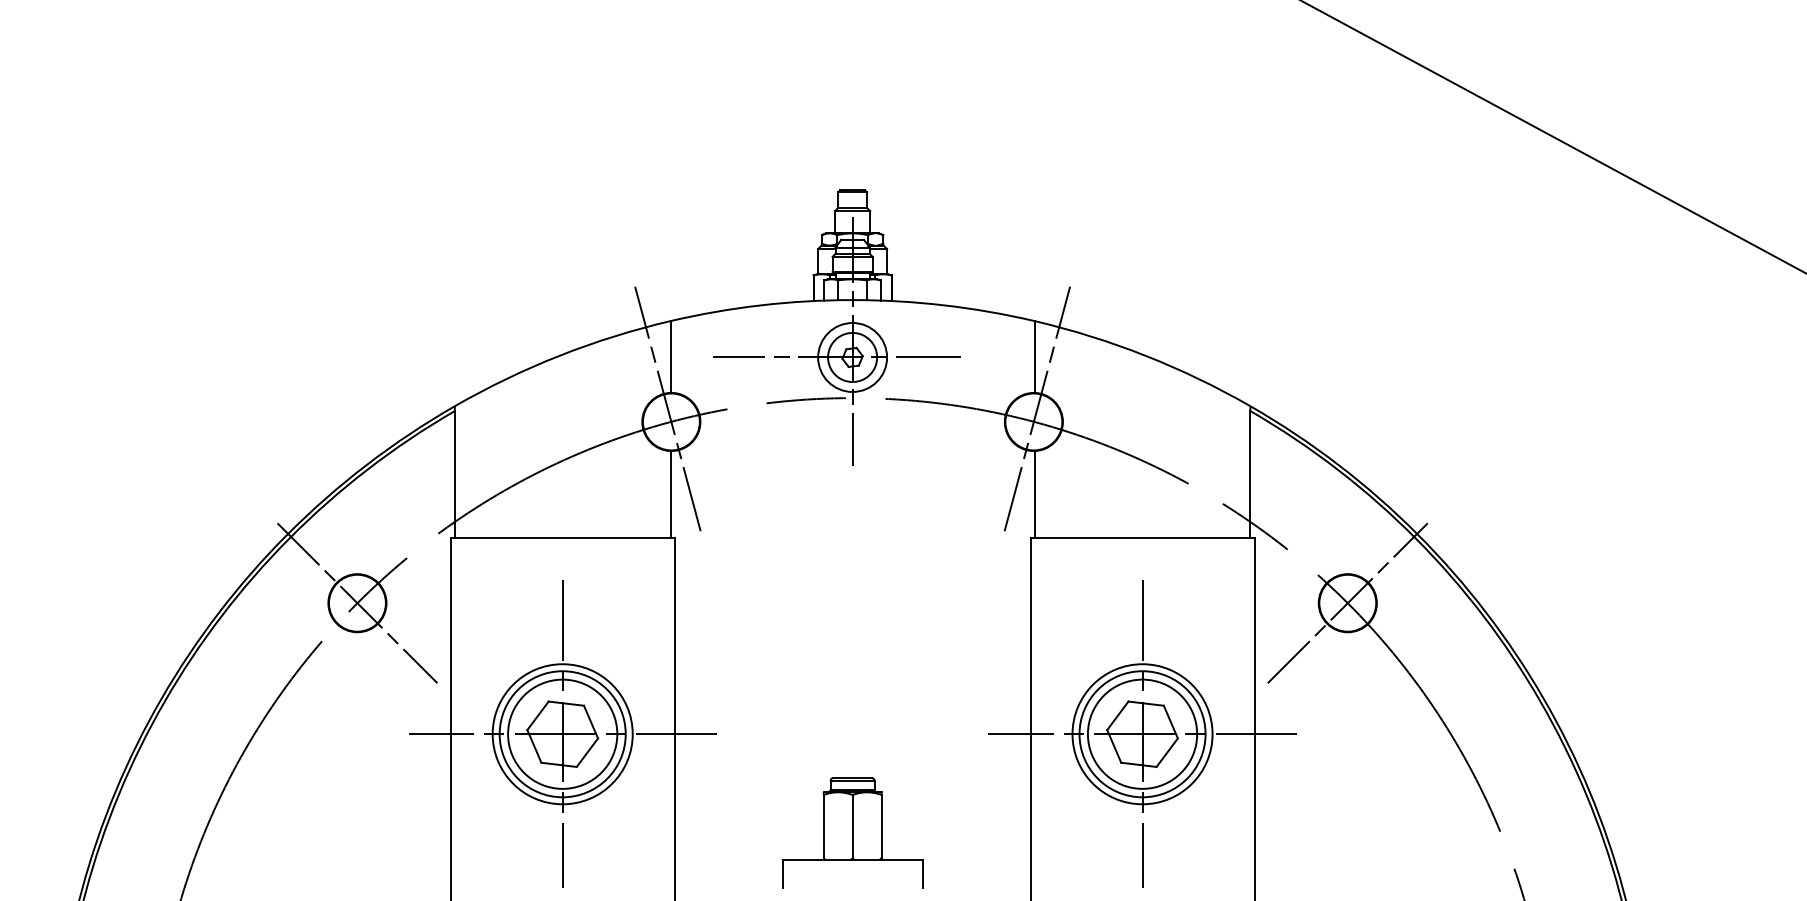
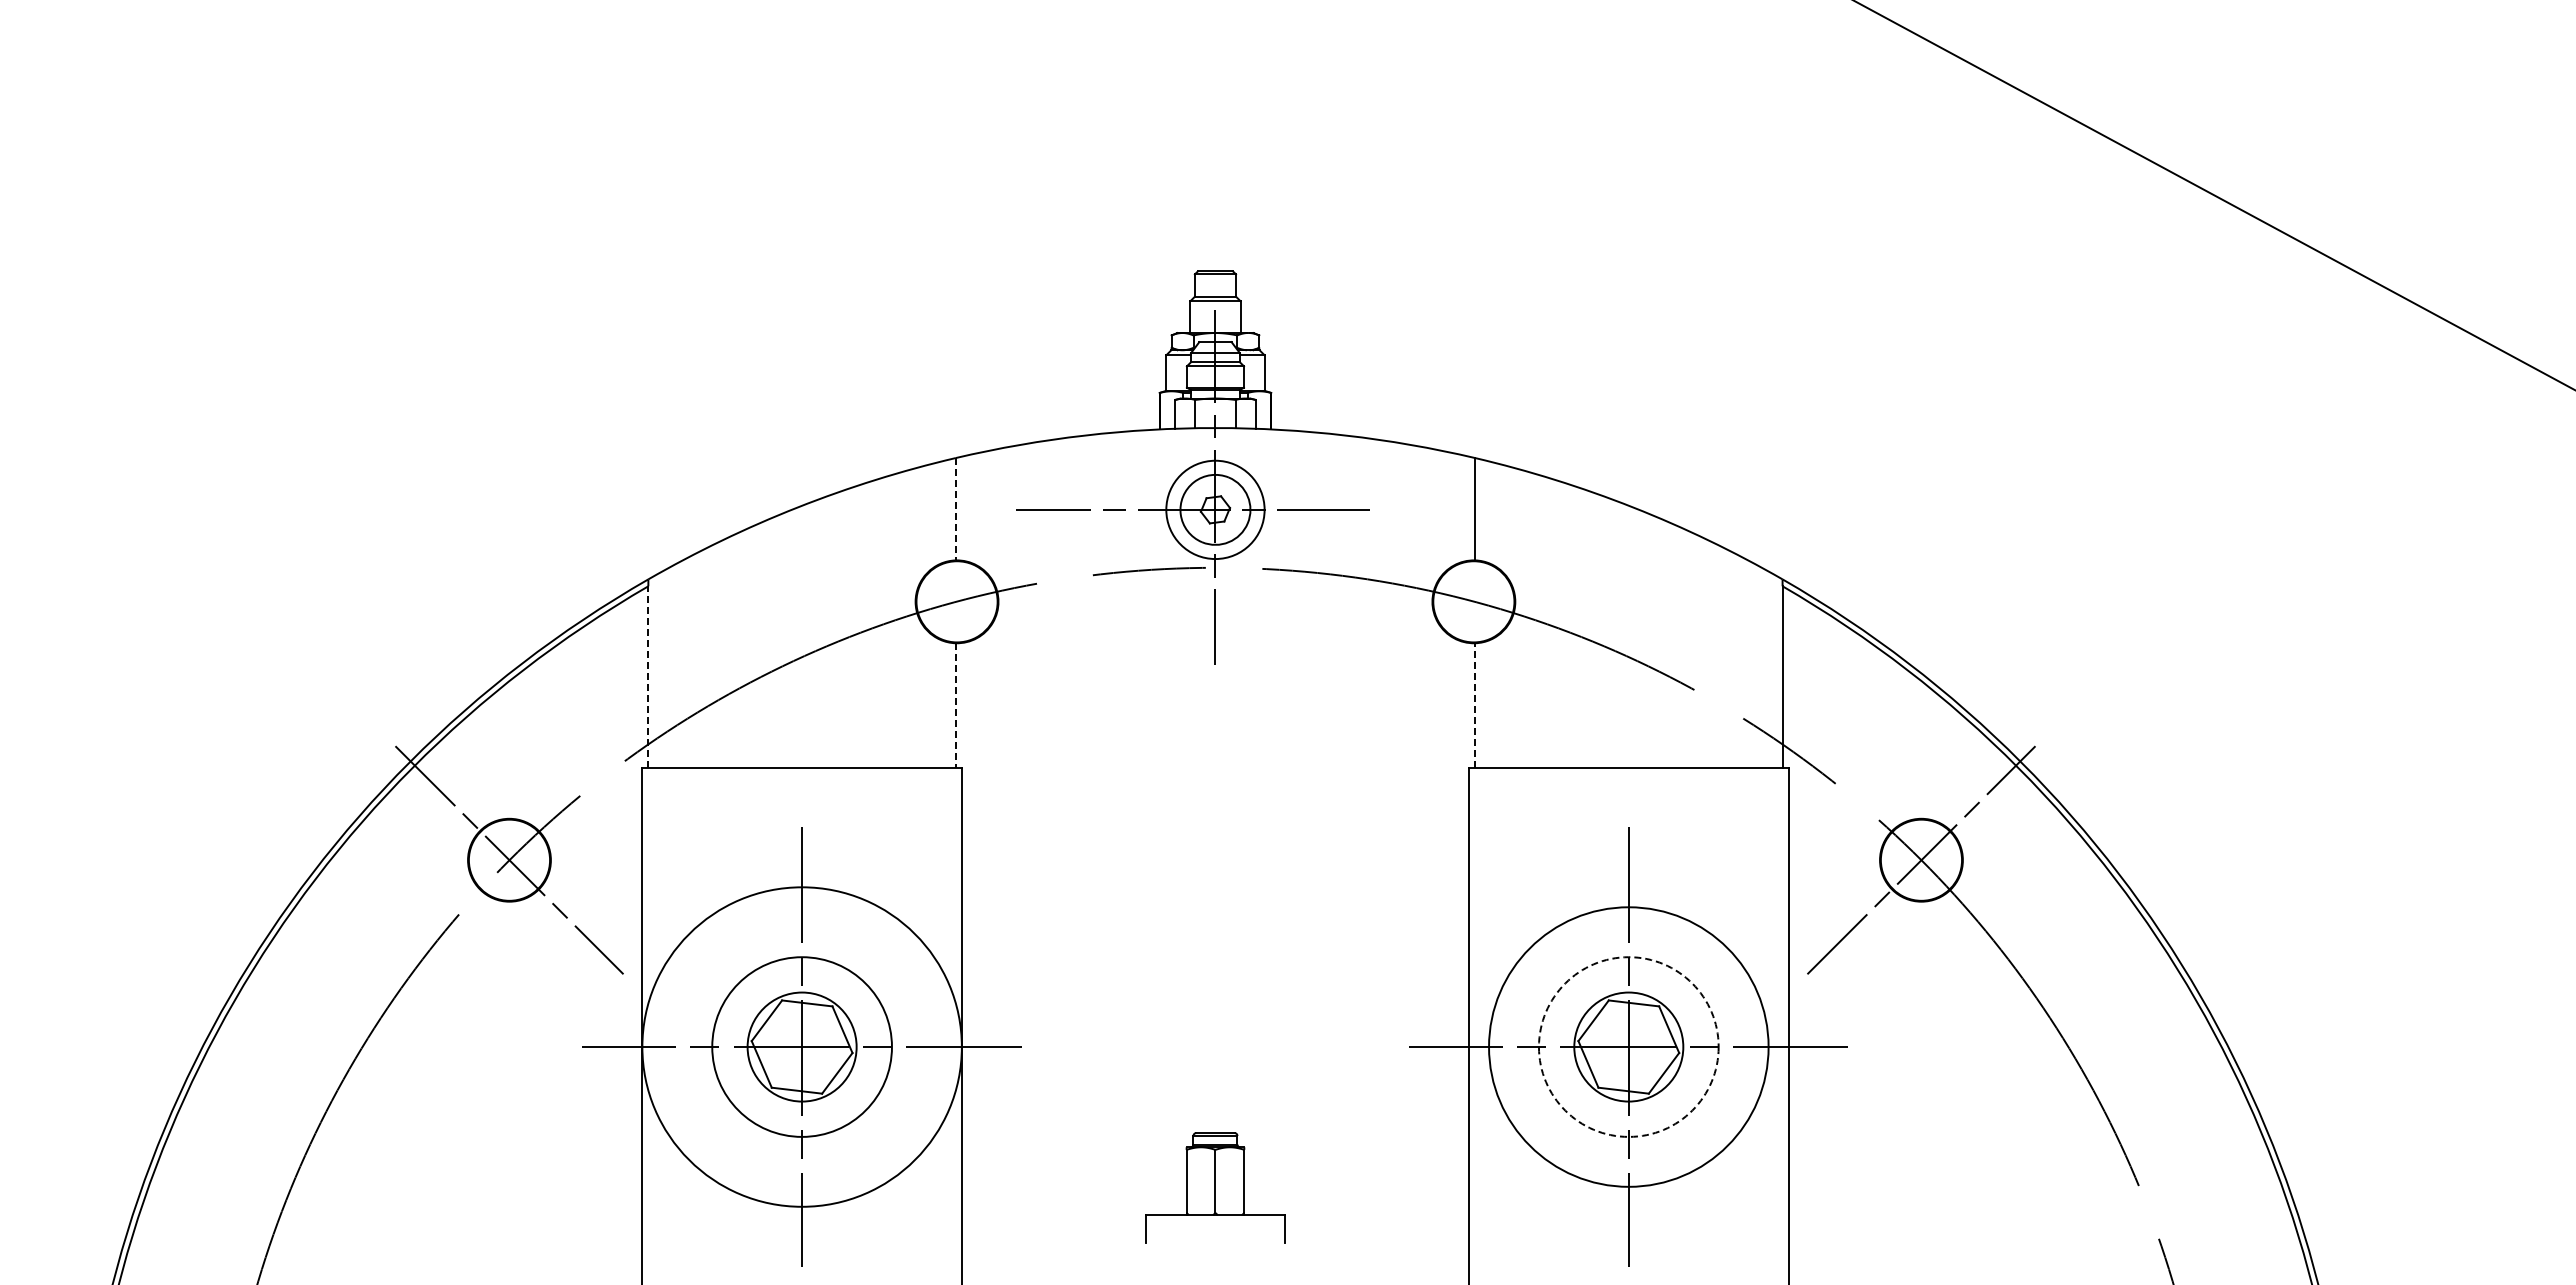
line: (670, 357) -> (955, 509), solid -> dashed
line: (667, 408) -> (951, 582), removed
line: (1037, 408) -> (1478, 582), removed
line: (454, 474) -> (648, 676), solid -> dashed
line: (1035, 493) -> (1475, 704), solid -> dashed
line: (670, 494) -> (955, 705), solid -> dashed
circle: (562, 733) -> (801, 1046), size x1.6
circle: (562, 733) -> (802, 1046), size x0.7
circle: (1142, 733) -> (1628, 1046), size x0.7
circle: (1142, 733) -> (1628, 1046), size x1.4
circle: (1142, 733) -> (1628, 1046), solid -> dashed
part: (852, 832) -> (1215, 1187), size x0.7

